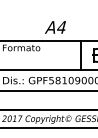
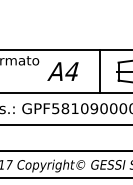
text: (55, 27) -> (63, 71), moved

